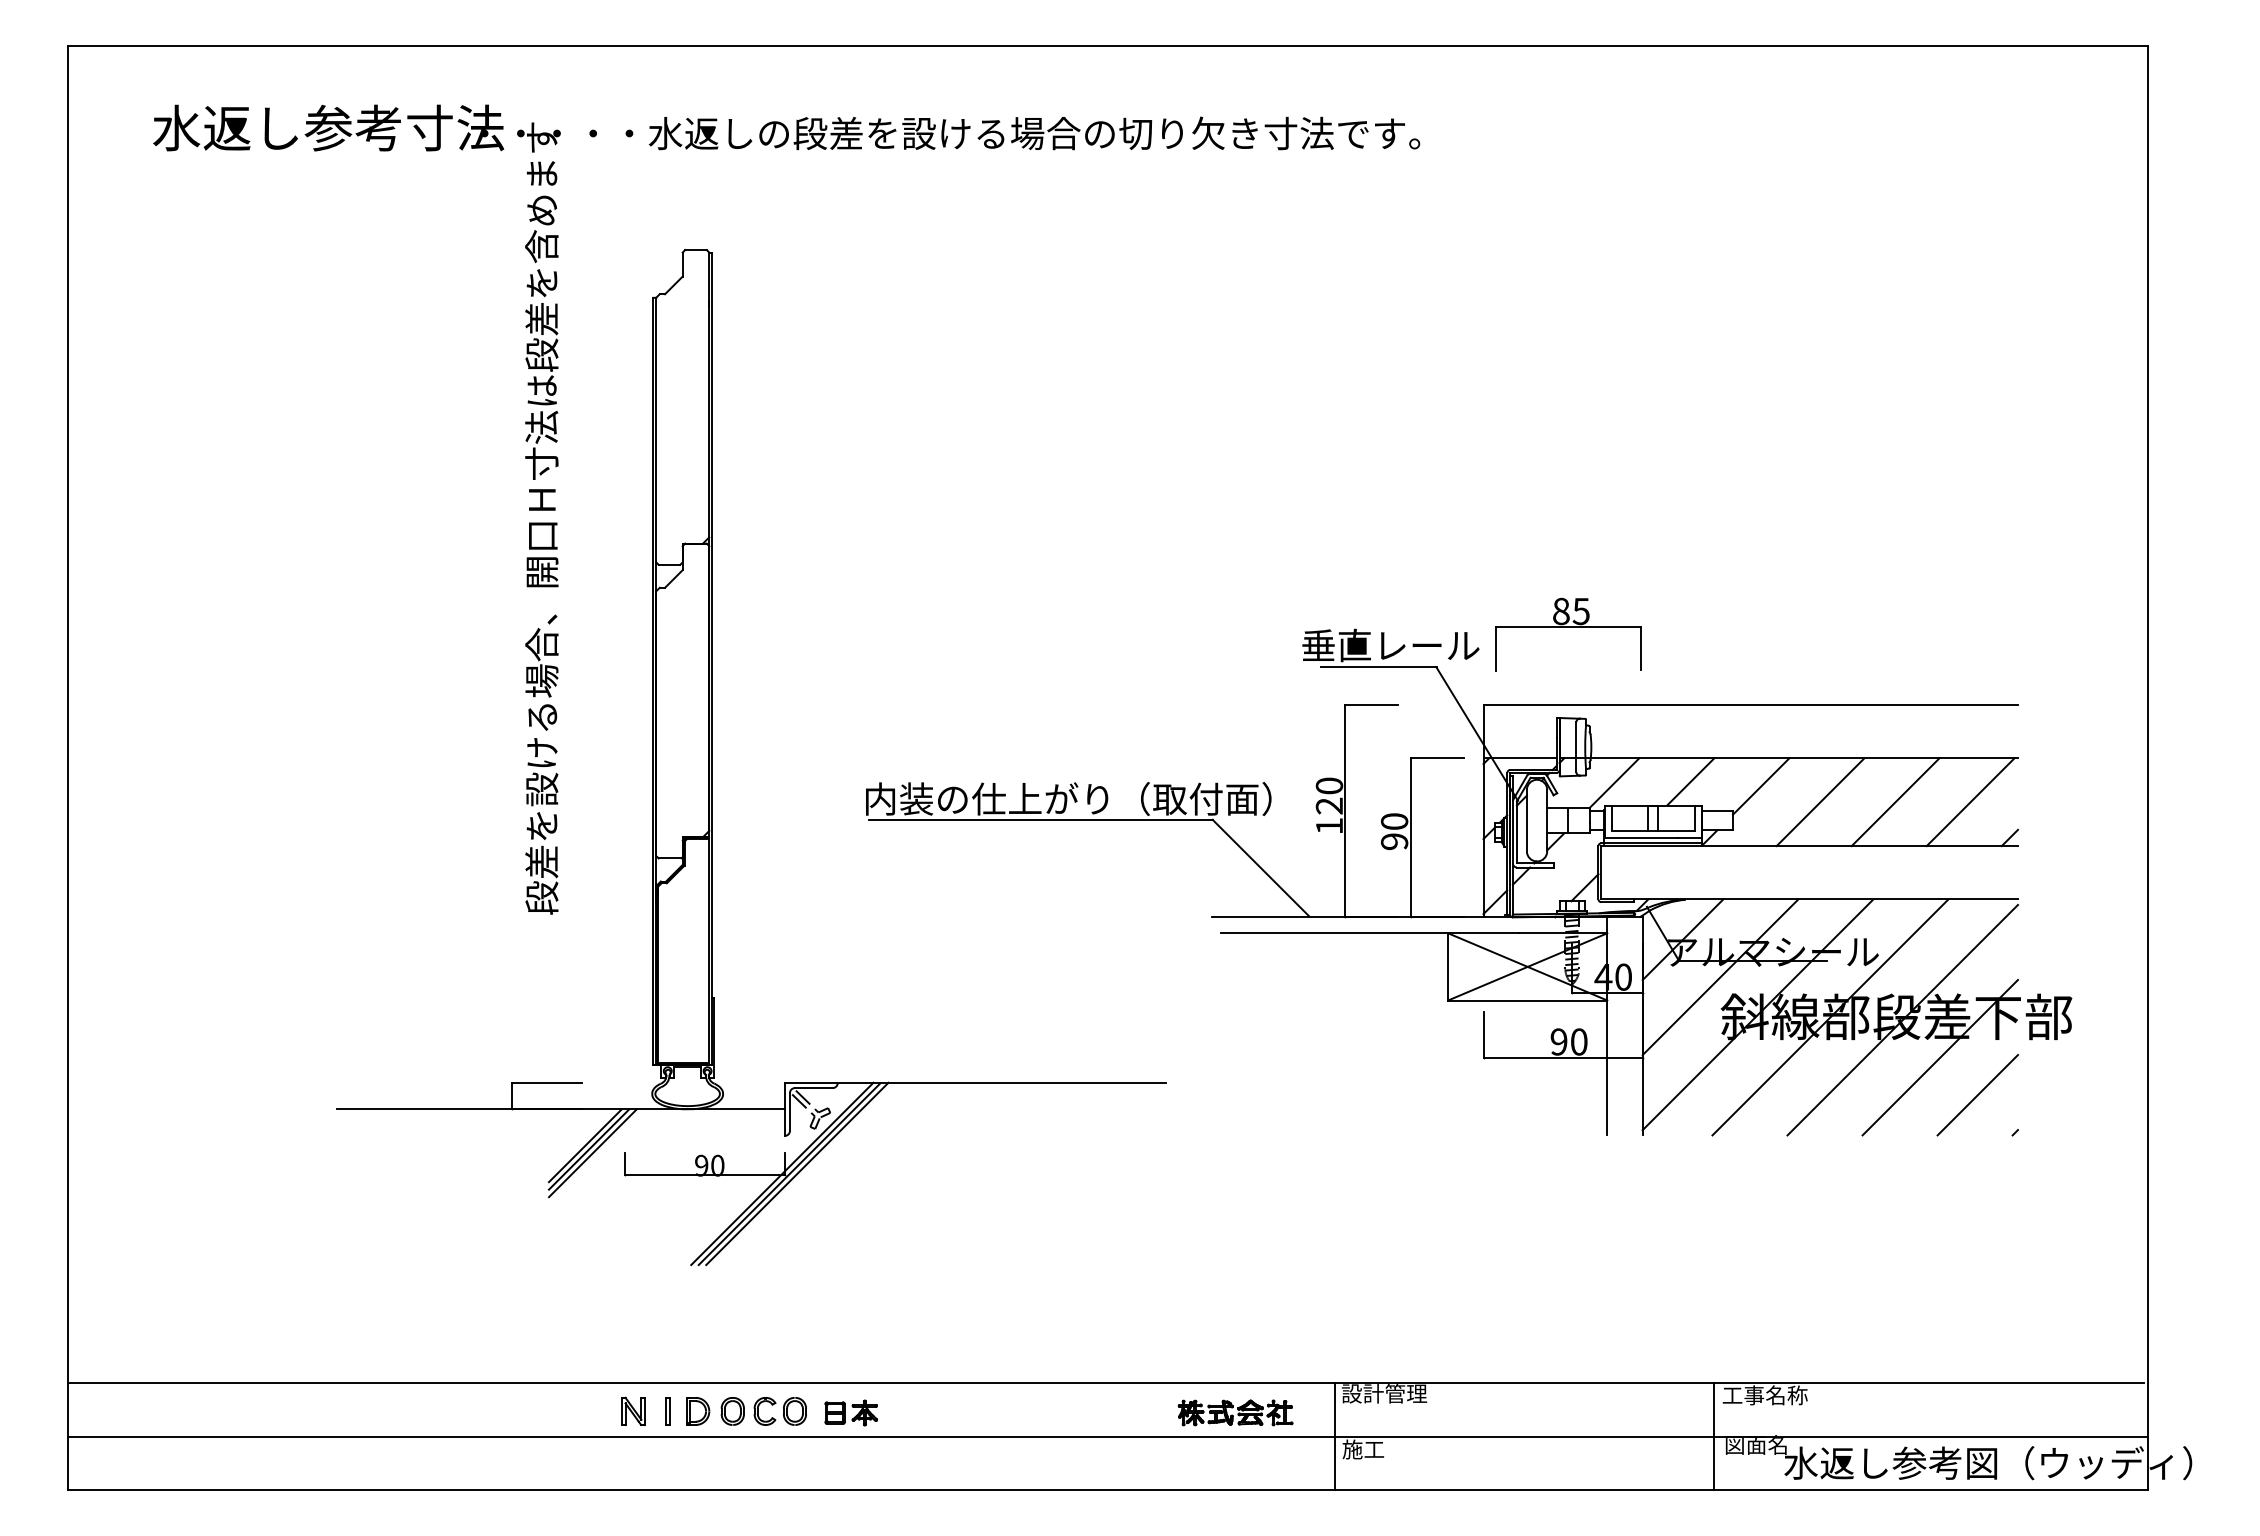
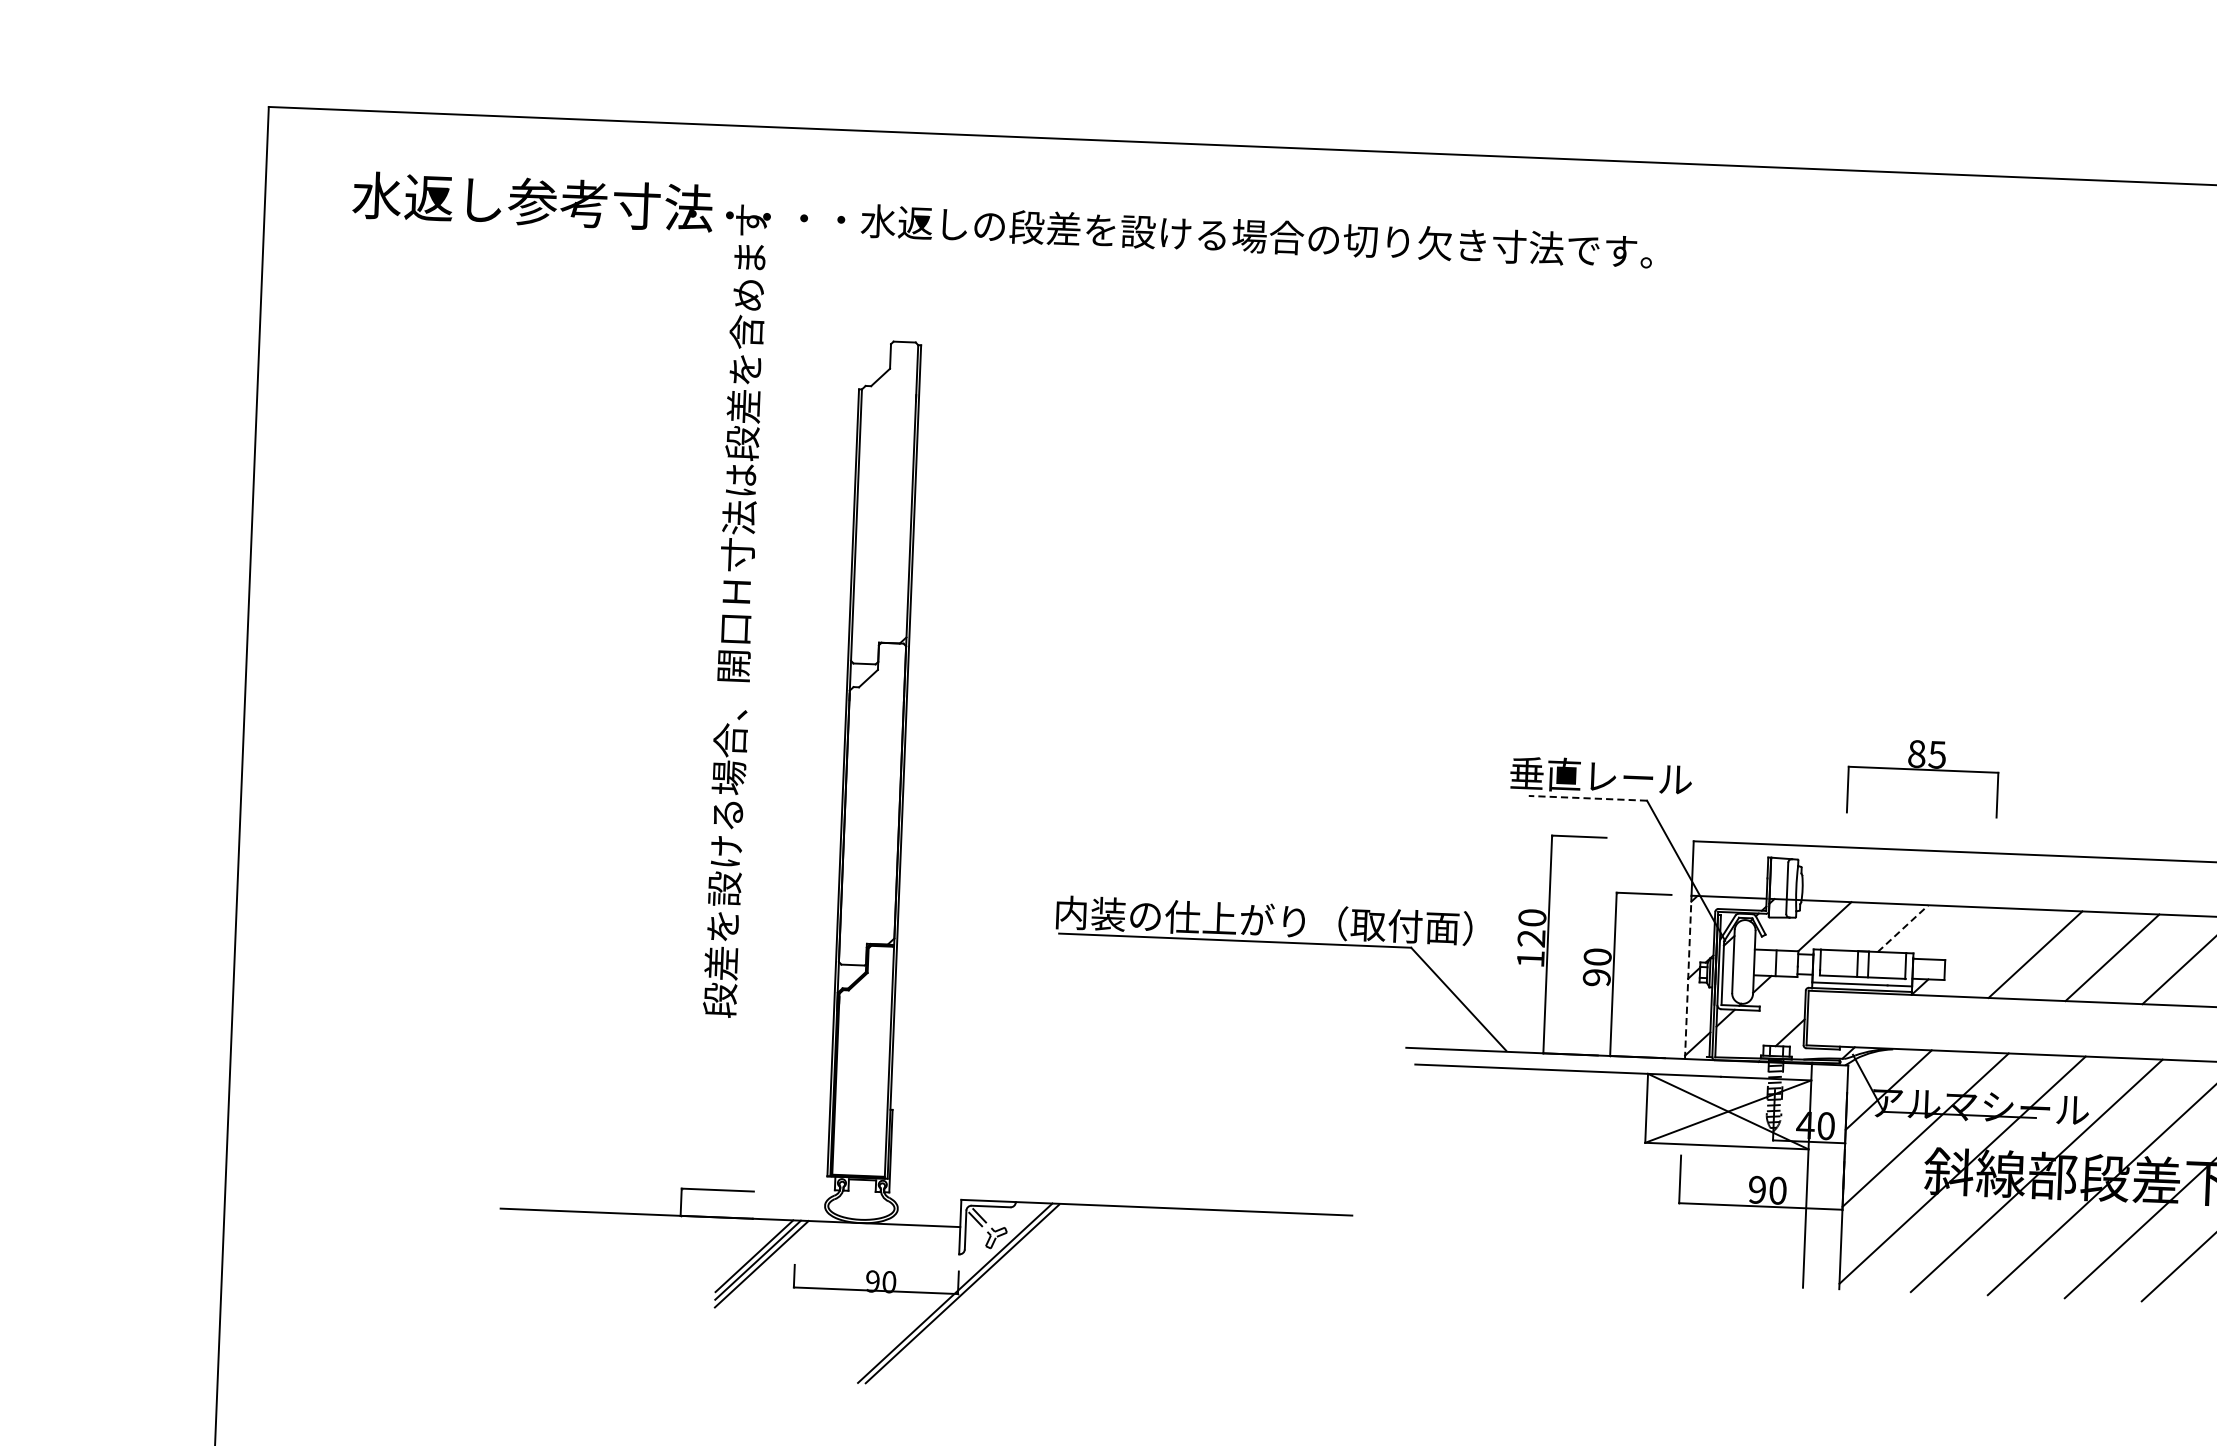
part: (1568, 627) -> (1923, 770), moved
line: (1378, 667) -> (1587, 798), solid -> dashed
line: (1690, 781) -> (1902, 928), solid -> dashed
line: (1760, 786) -> (1974, 936), removed
line: (1483, 837) -> (1688, 977), solid -> dashed
line: (797, 1173) -> (970, 1293), removed

